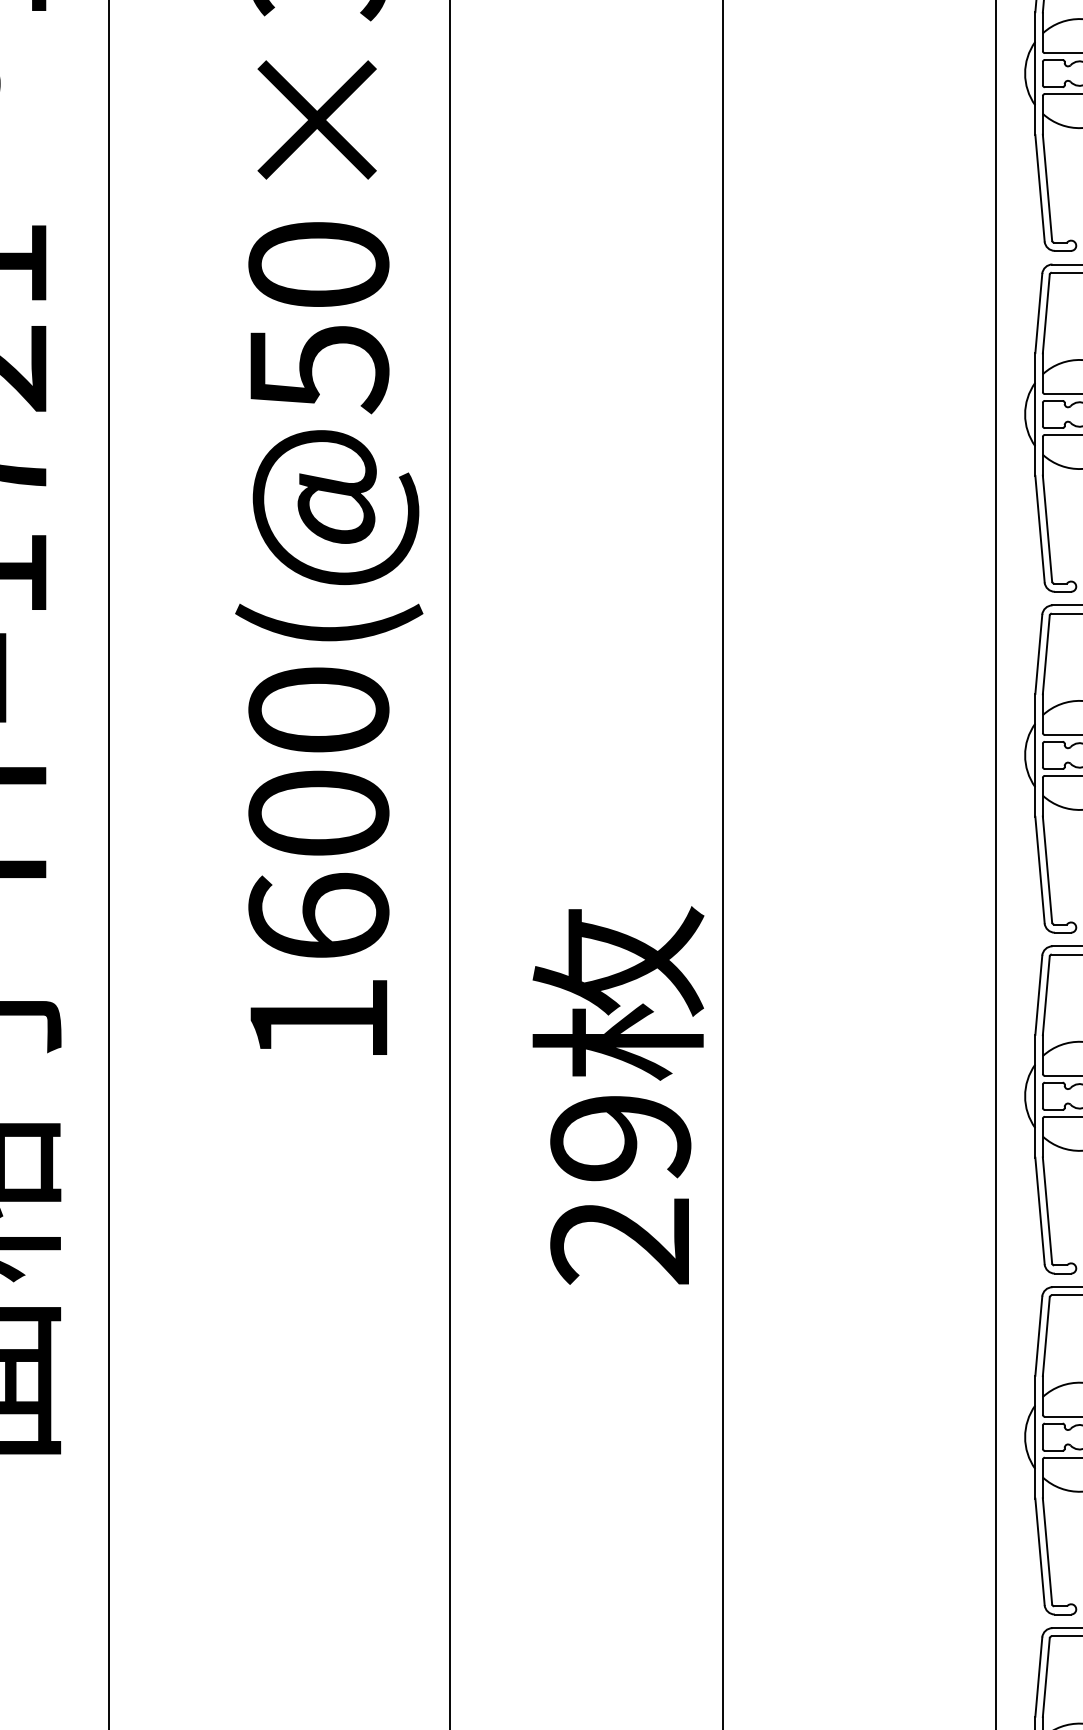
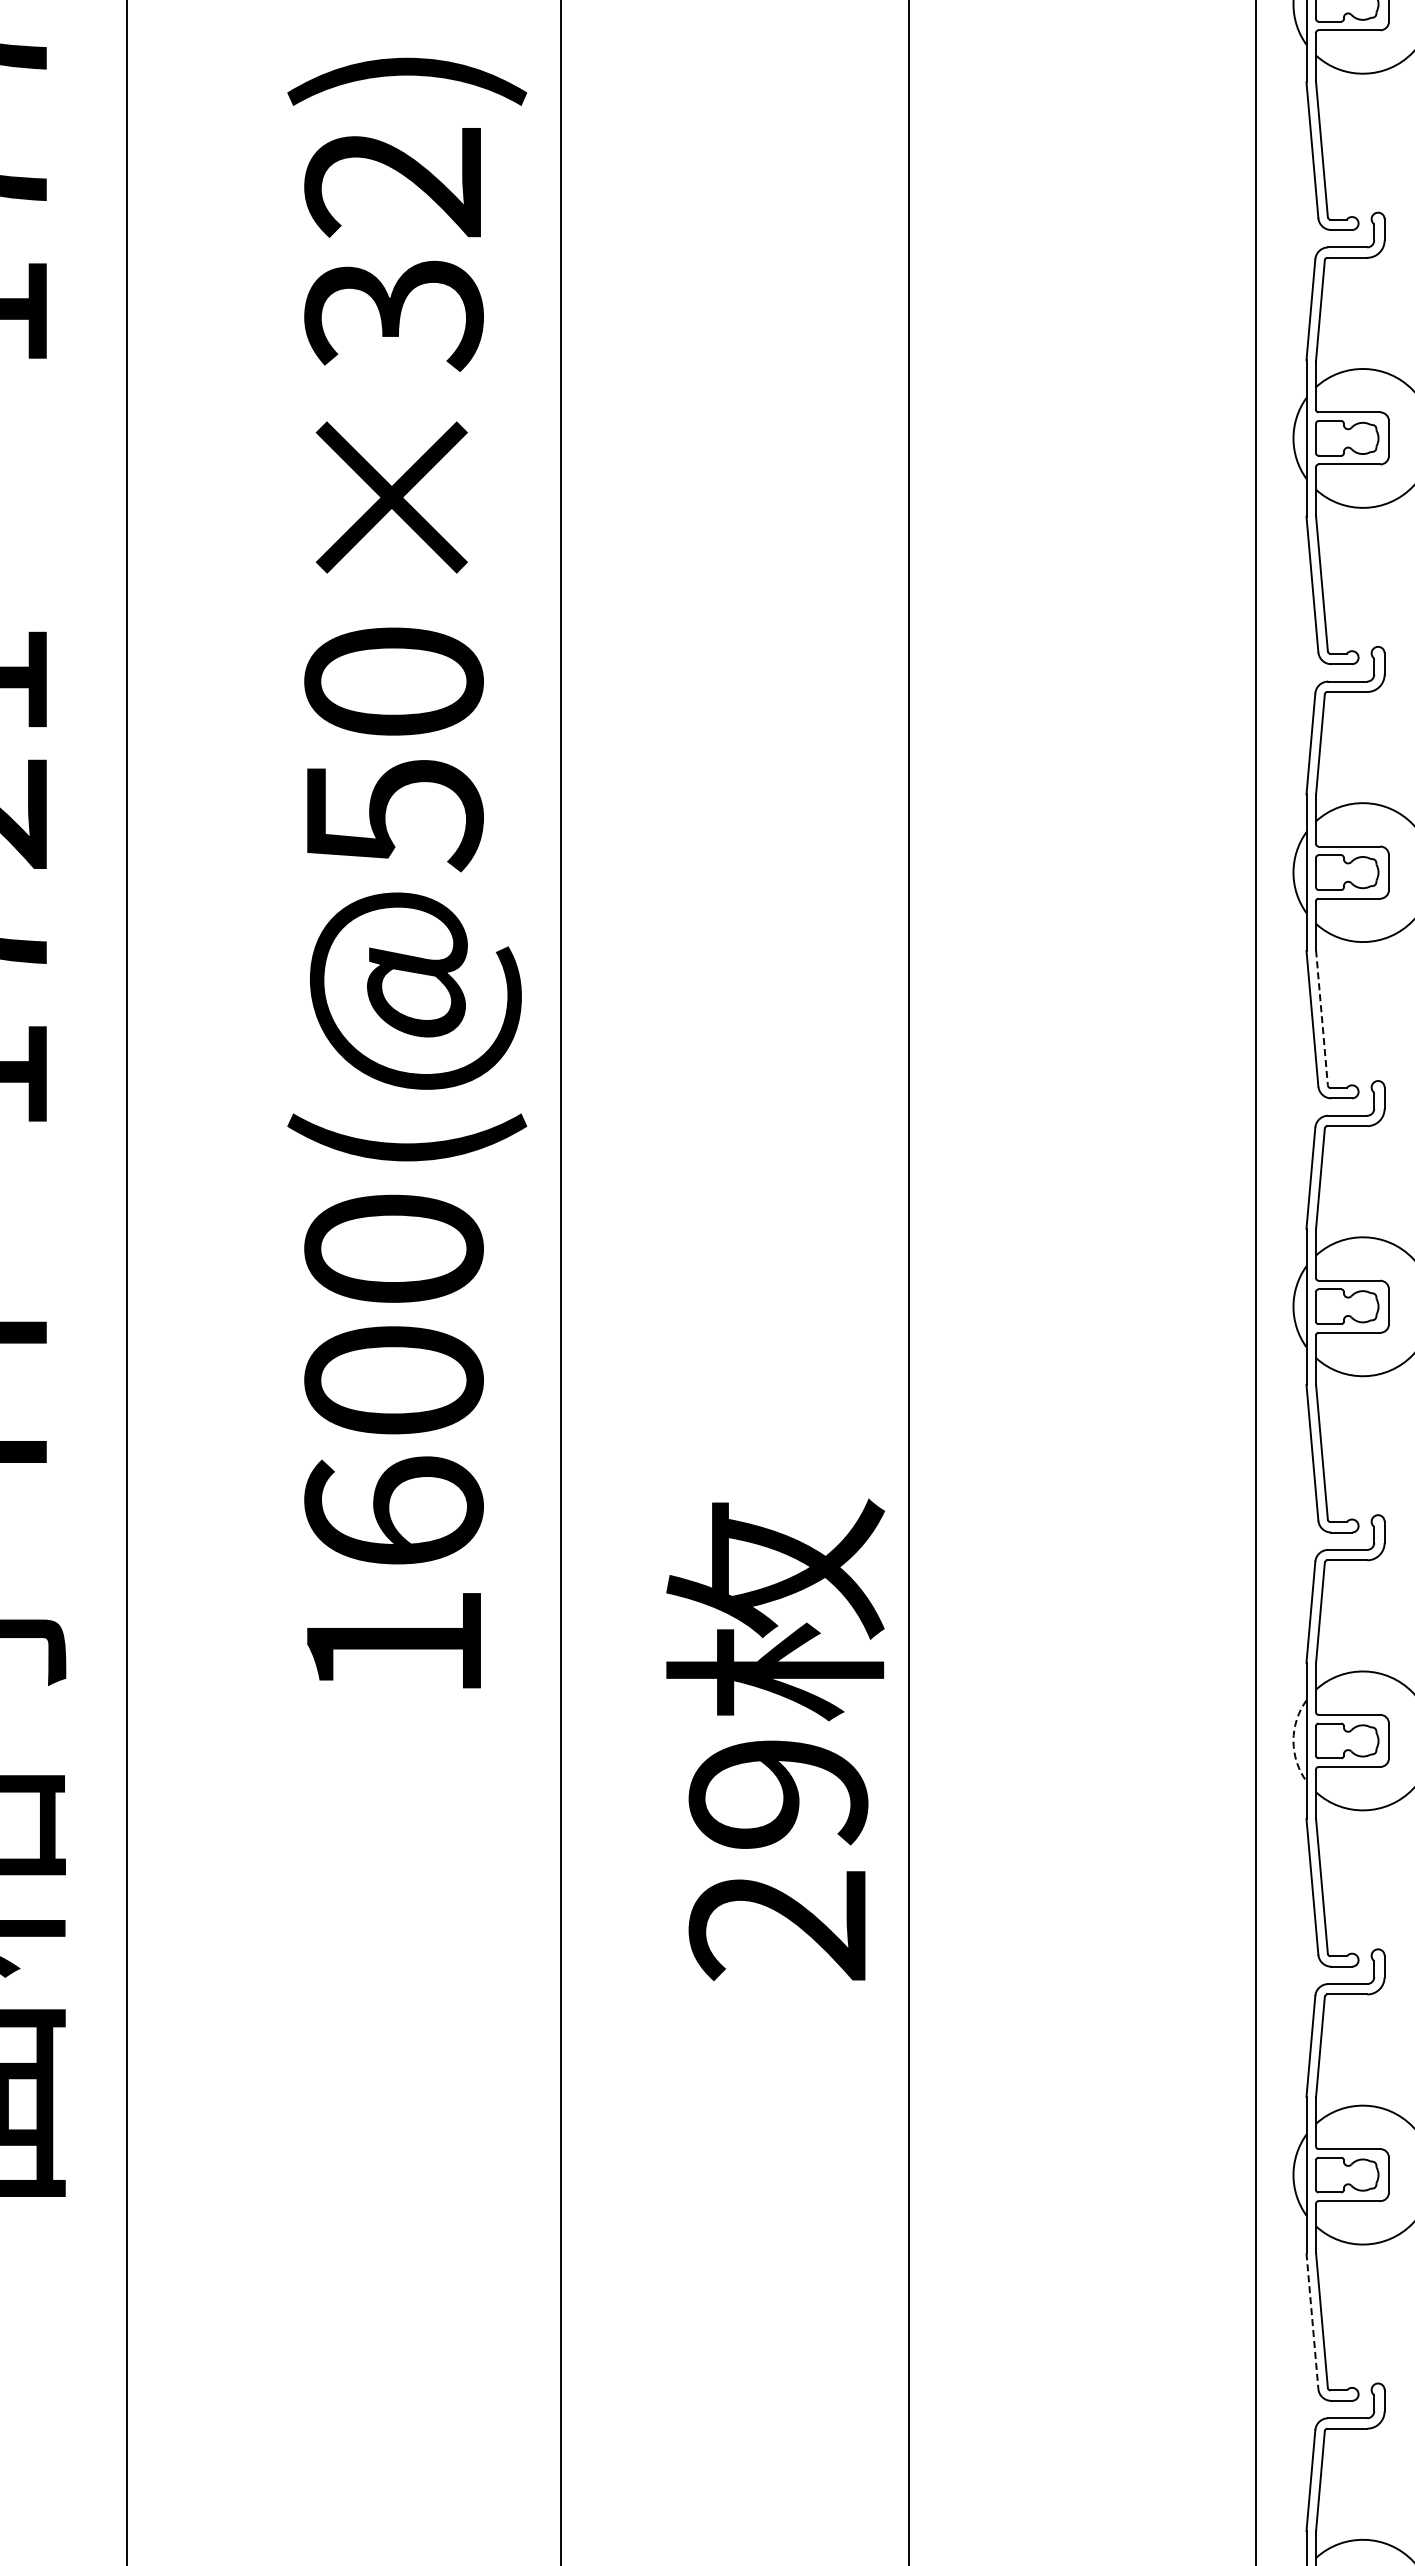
line: (1047, 529) -> (1321, 1018), solid -> dashed
arc: (1025, 1095) -> (1293, 1740), solid -> dashed
line: (1040, 1552) -> (1312, 2321), solid -> dashed

